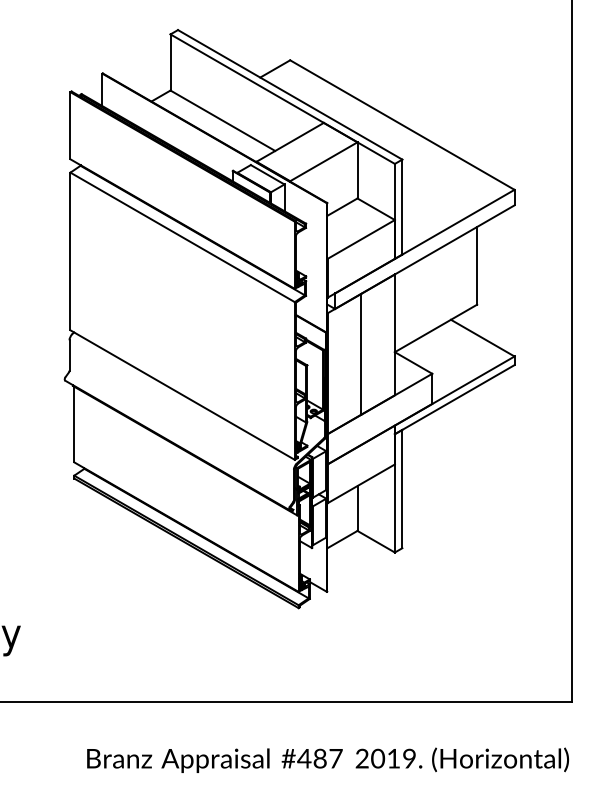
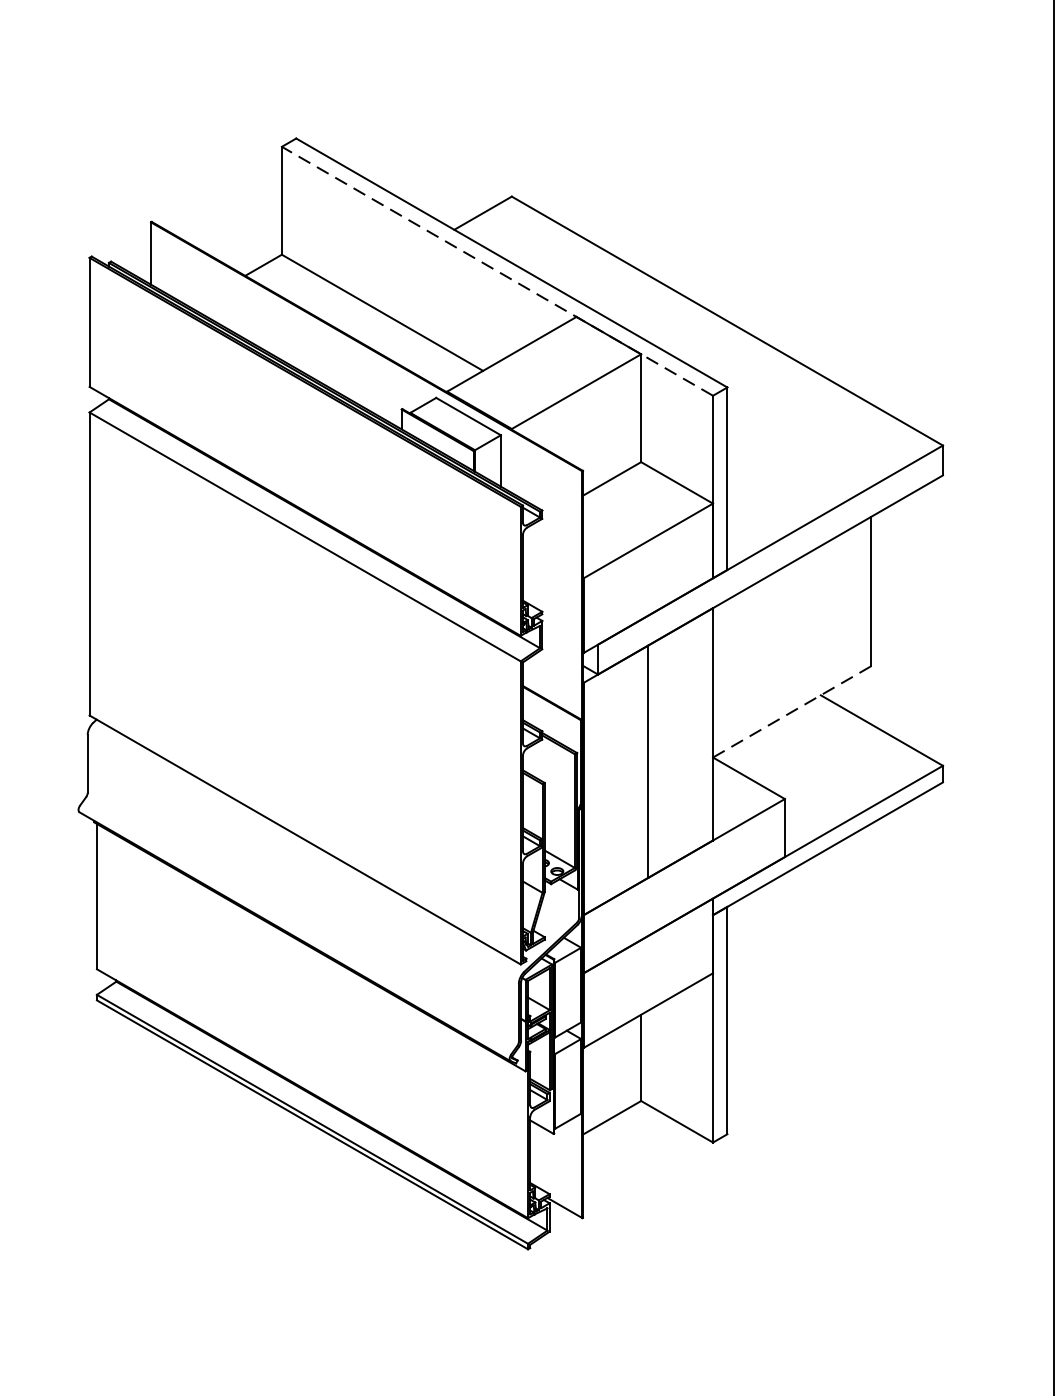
line: (282, 99) -> (497, 271), solid -> dashed
line: (435, 328) -> (791, 712), solid -> dashed

